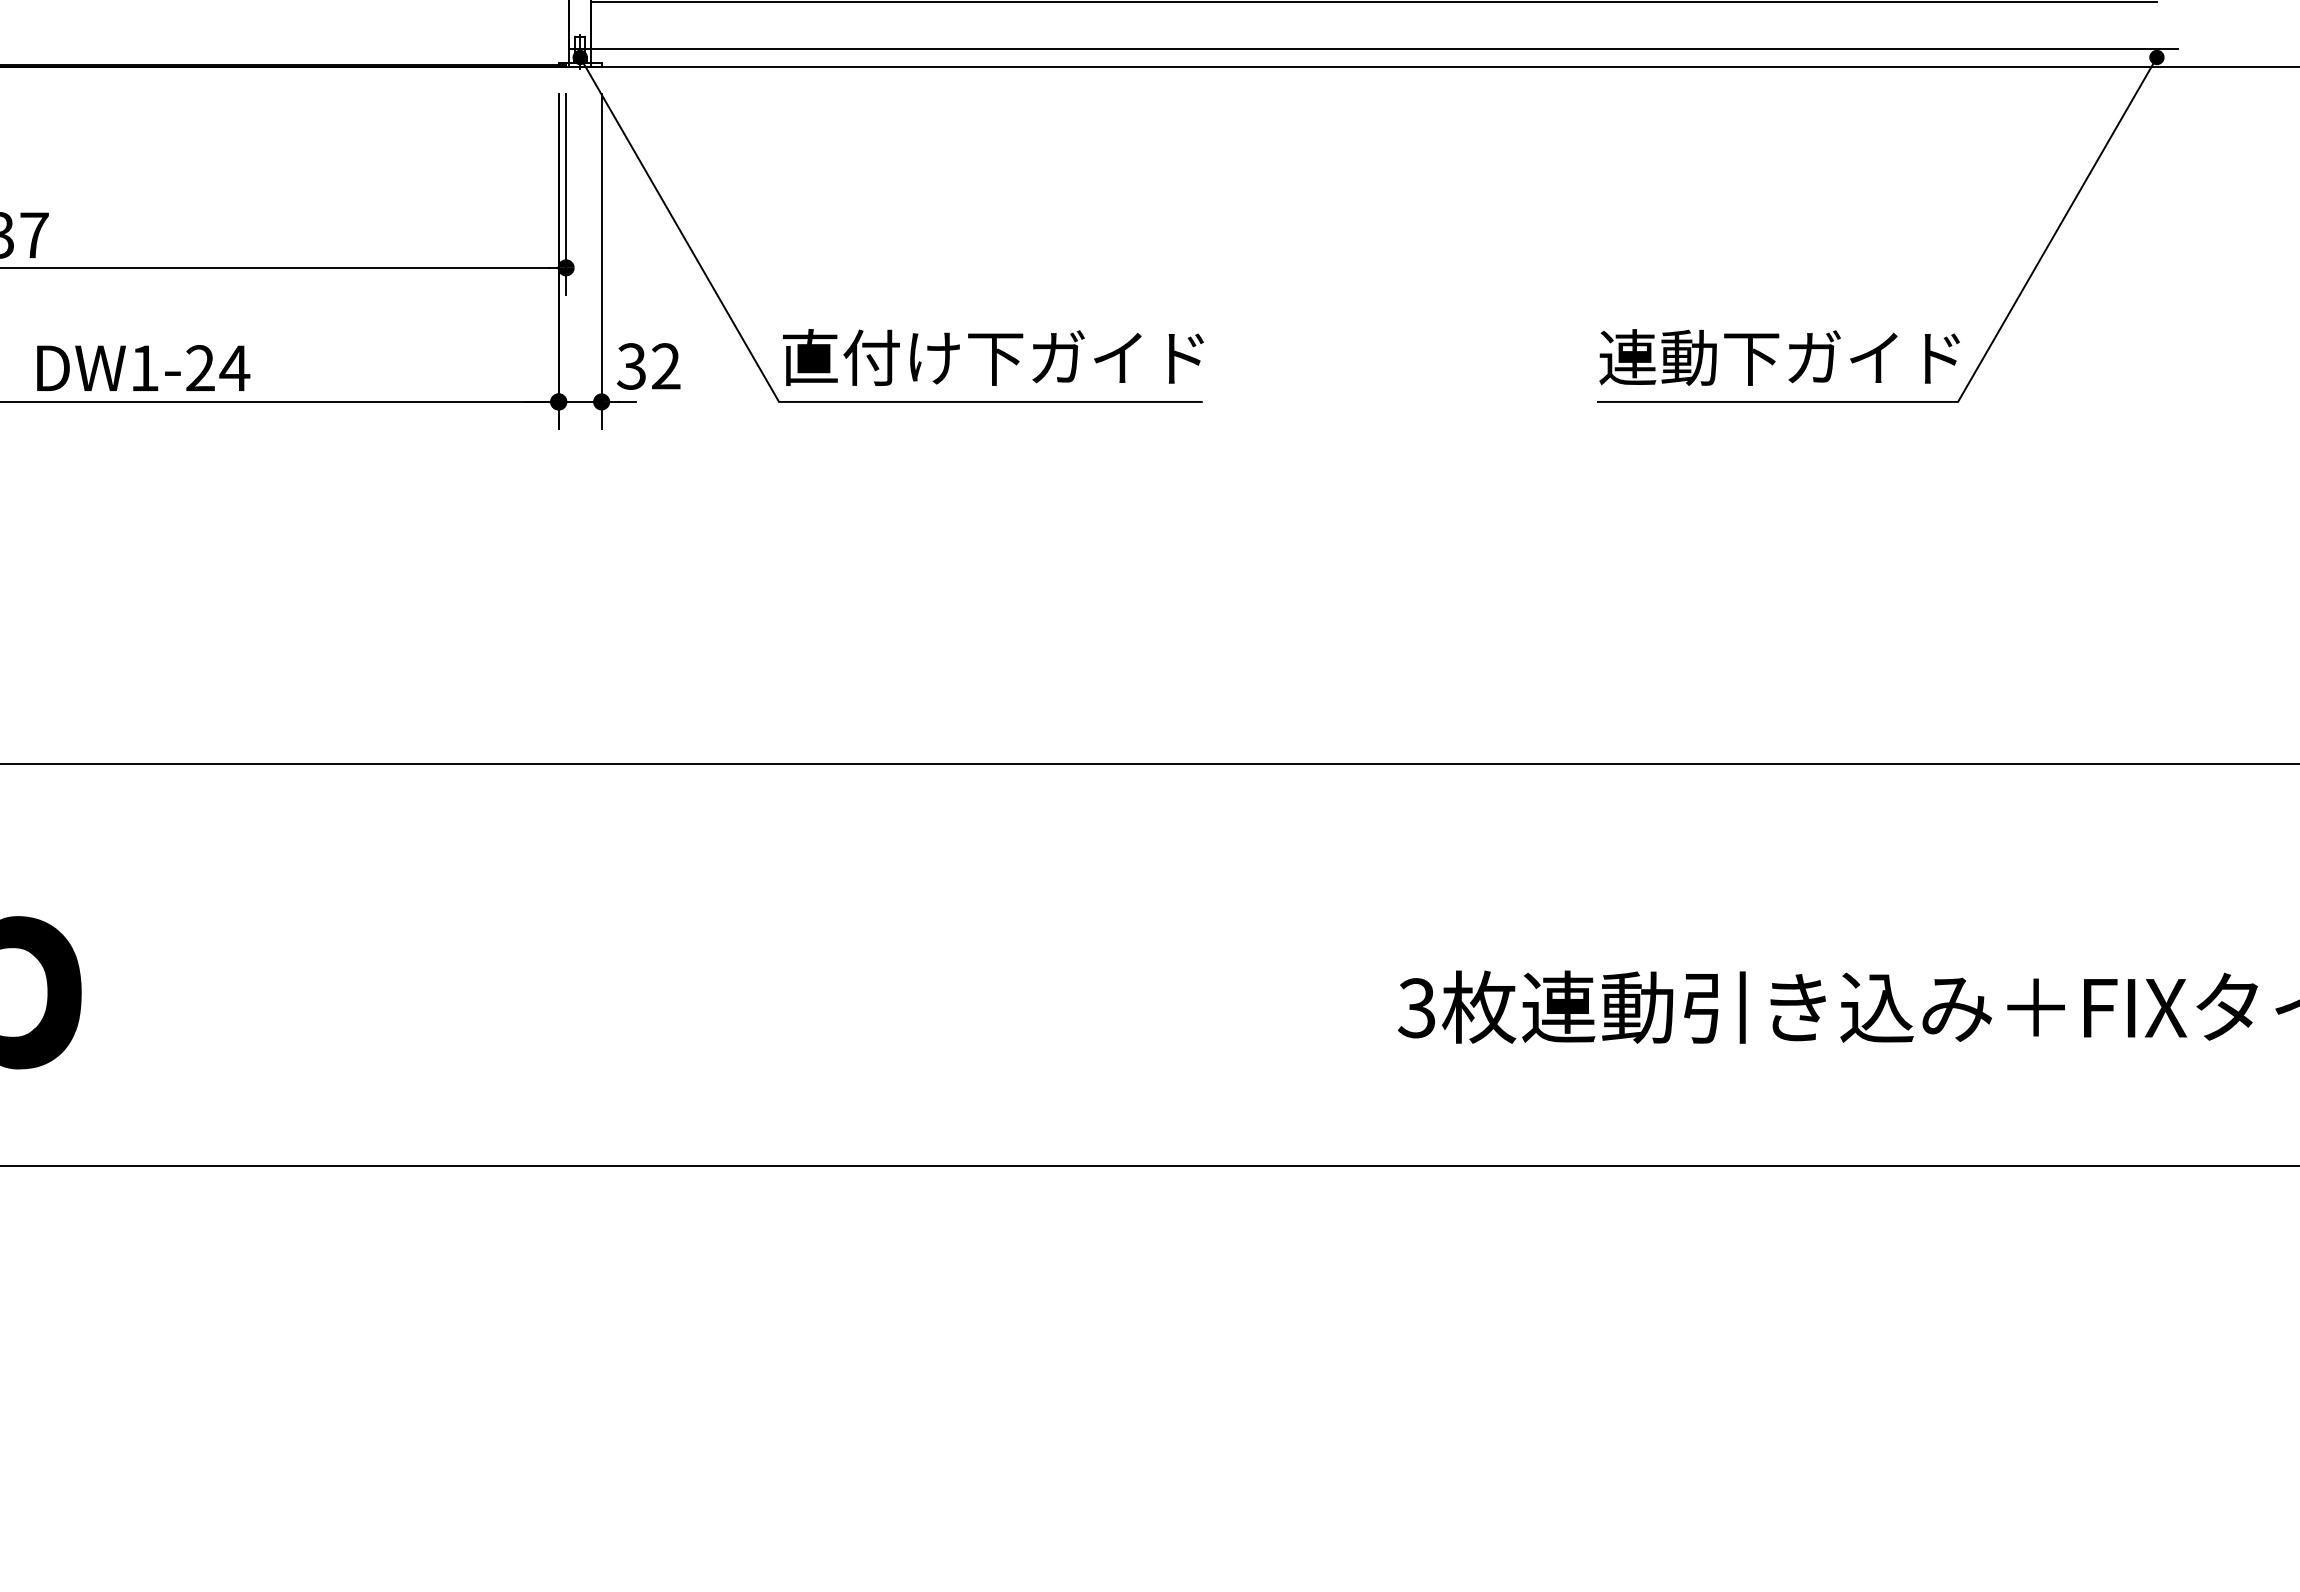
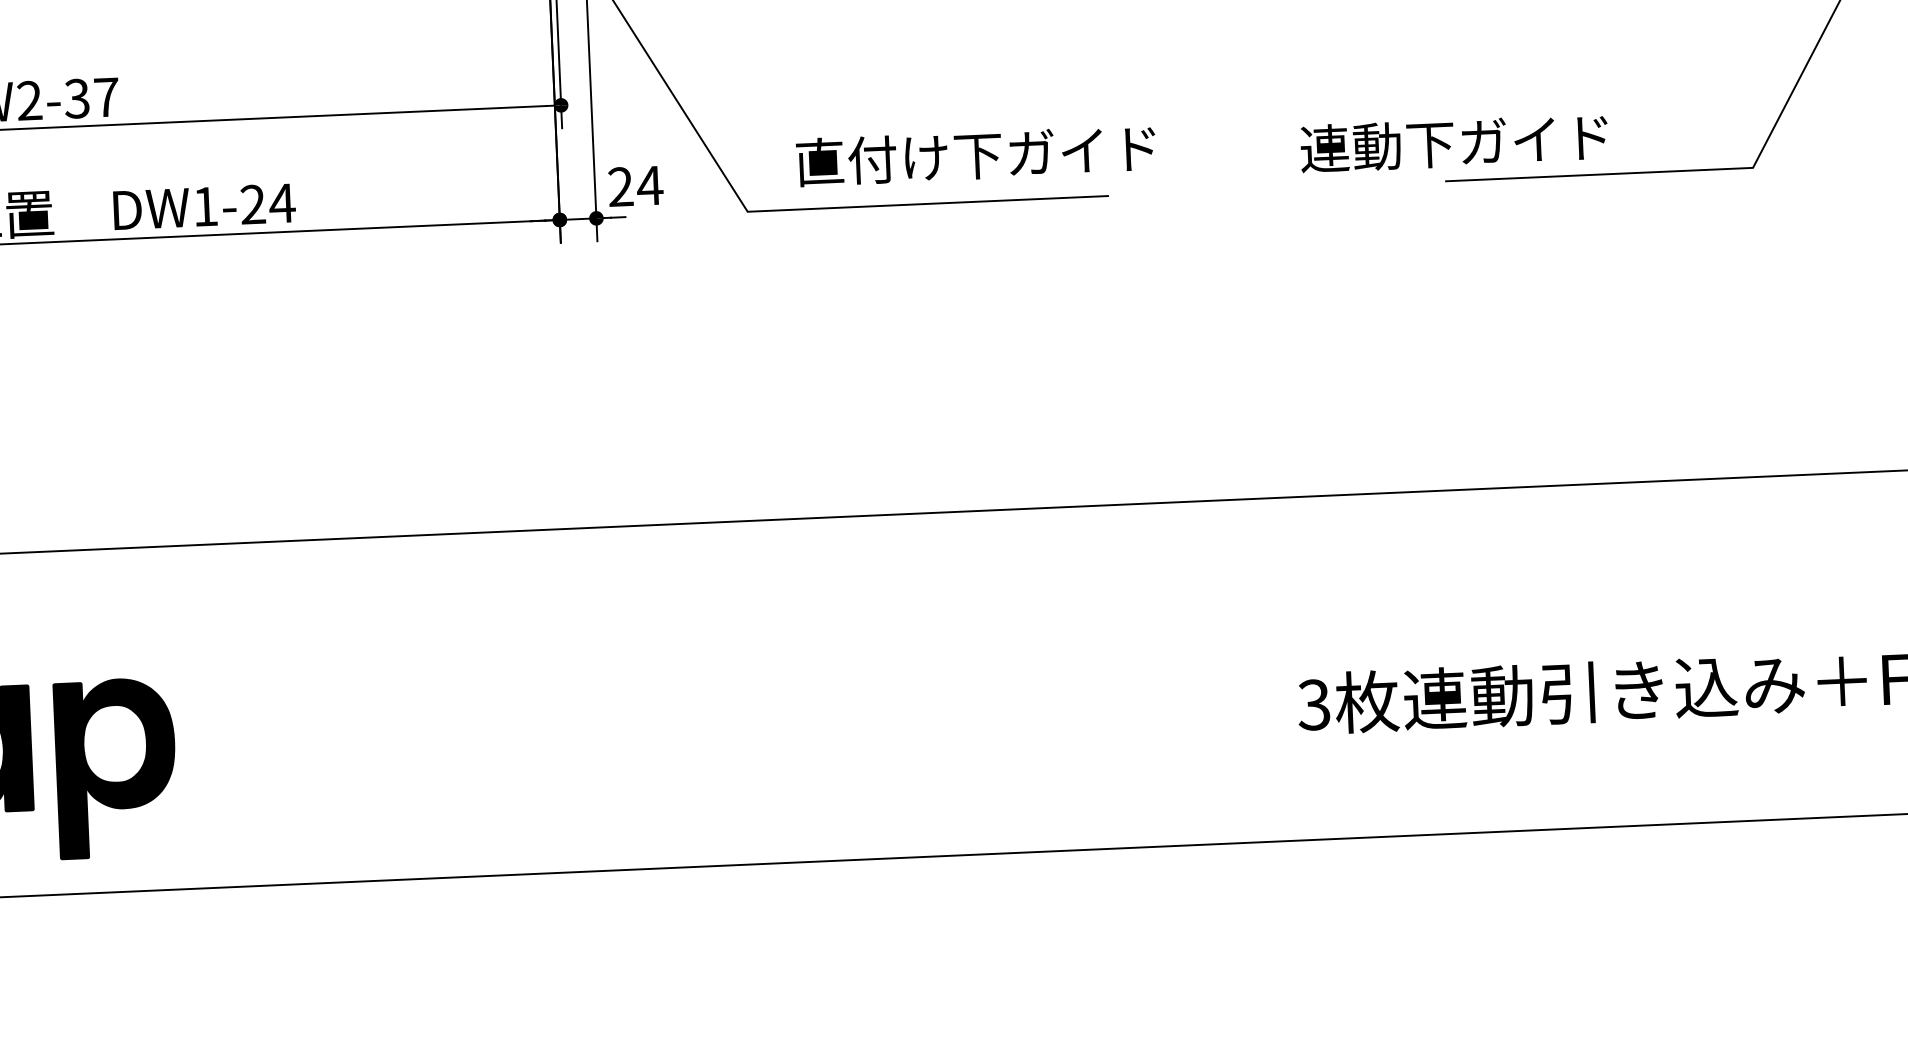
text: (993, 357) -> (976, 155), moved
text: (1779, 357) -> (1454, 142), moved
text: (649, 366) -> (635, 186), 32 -> 24

